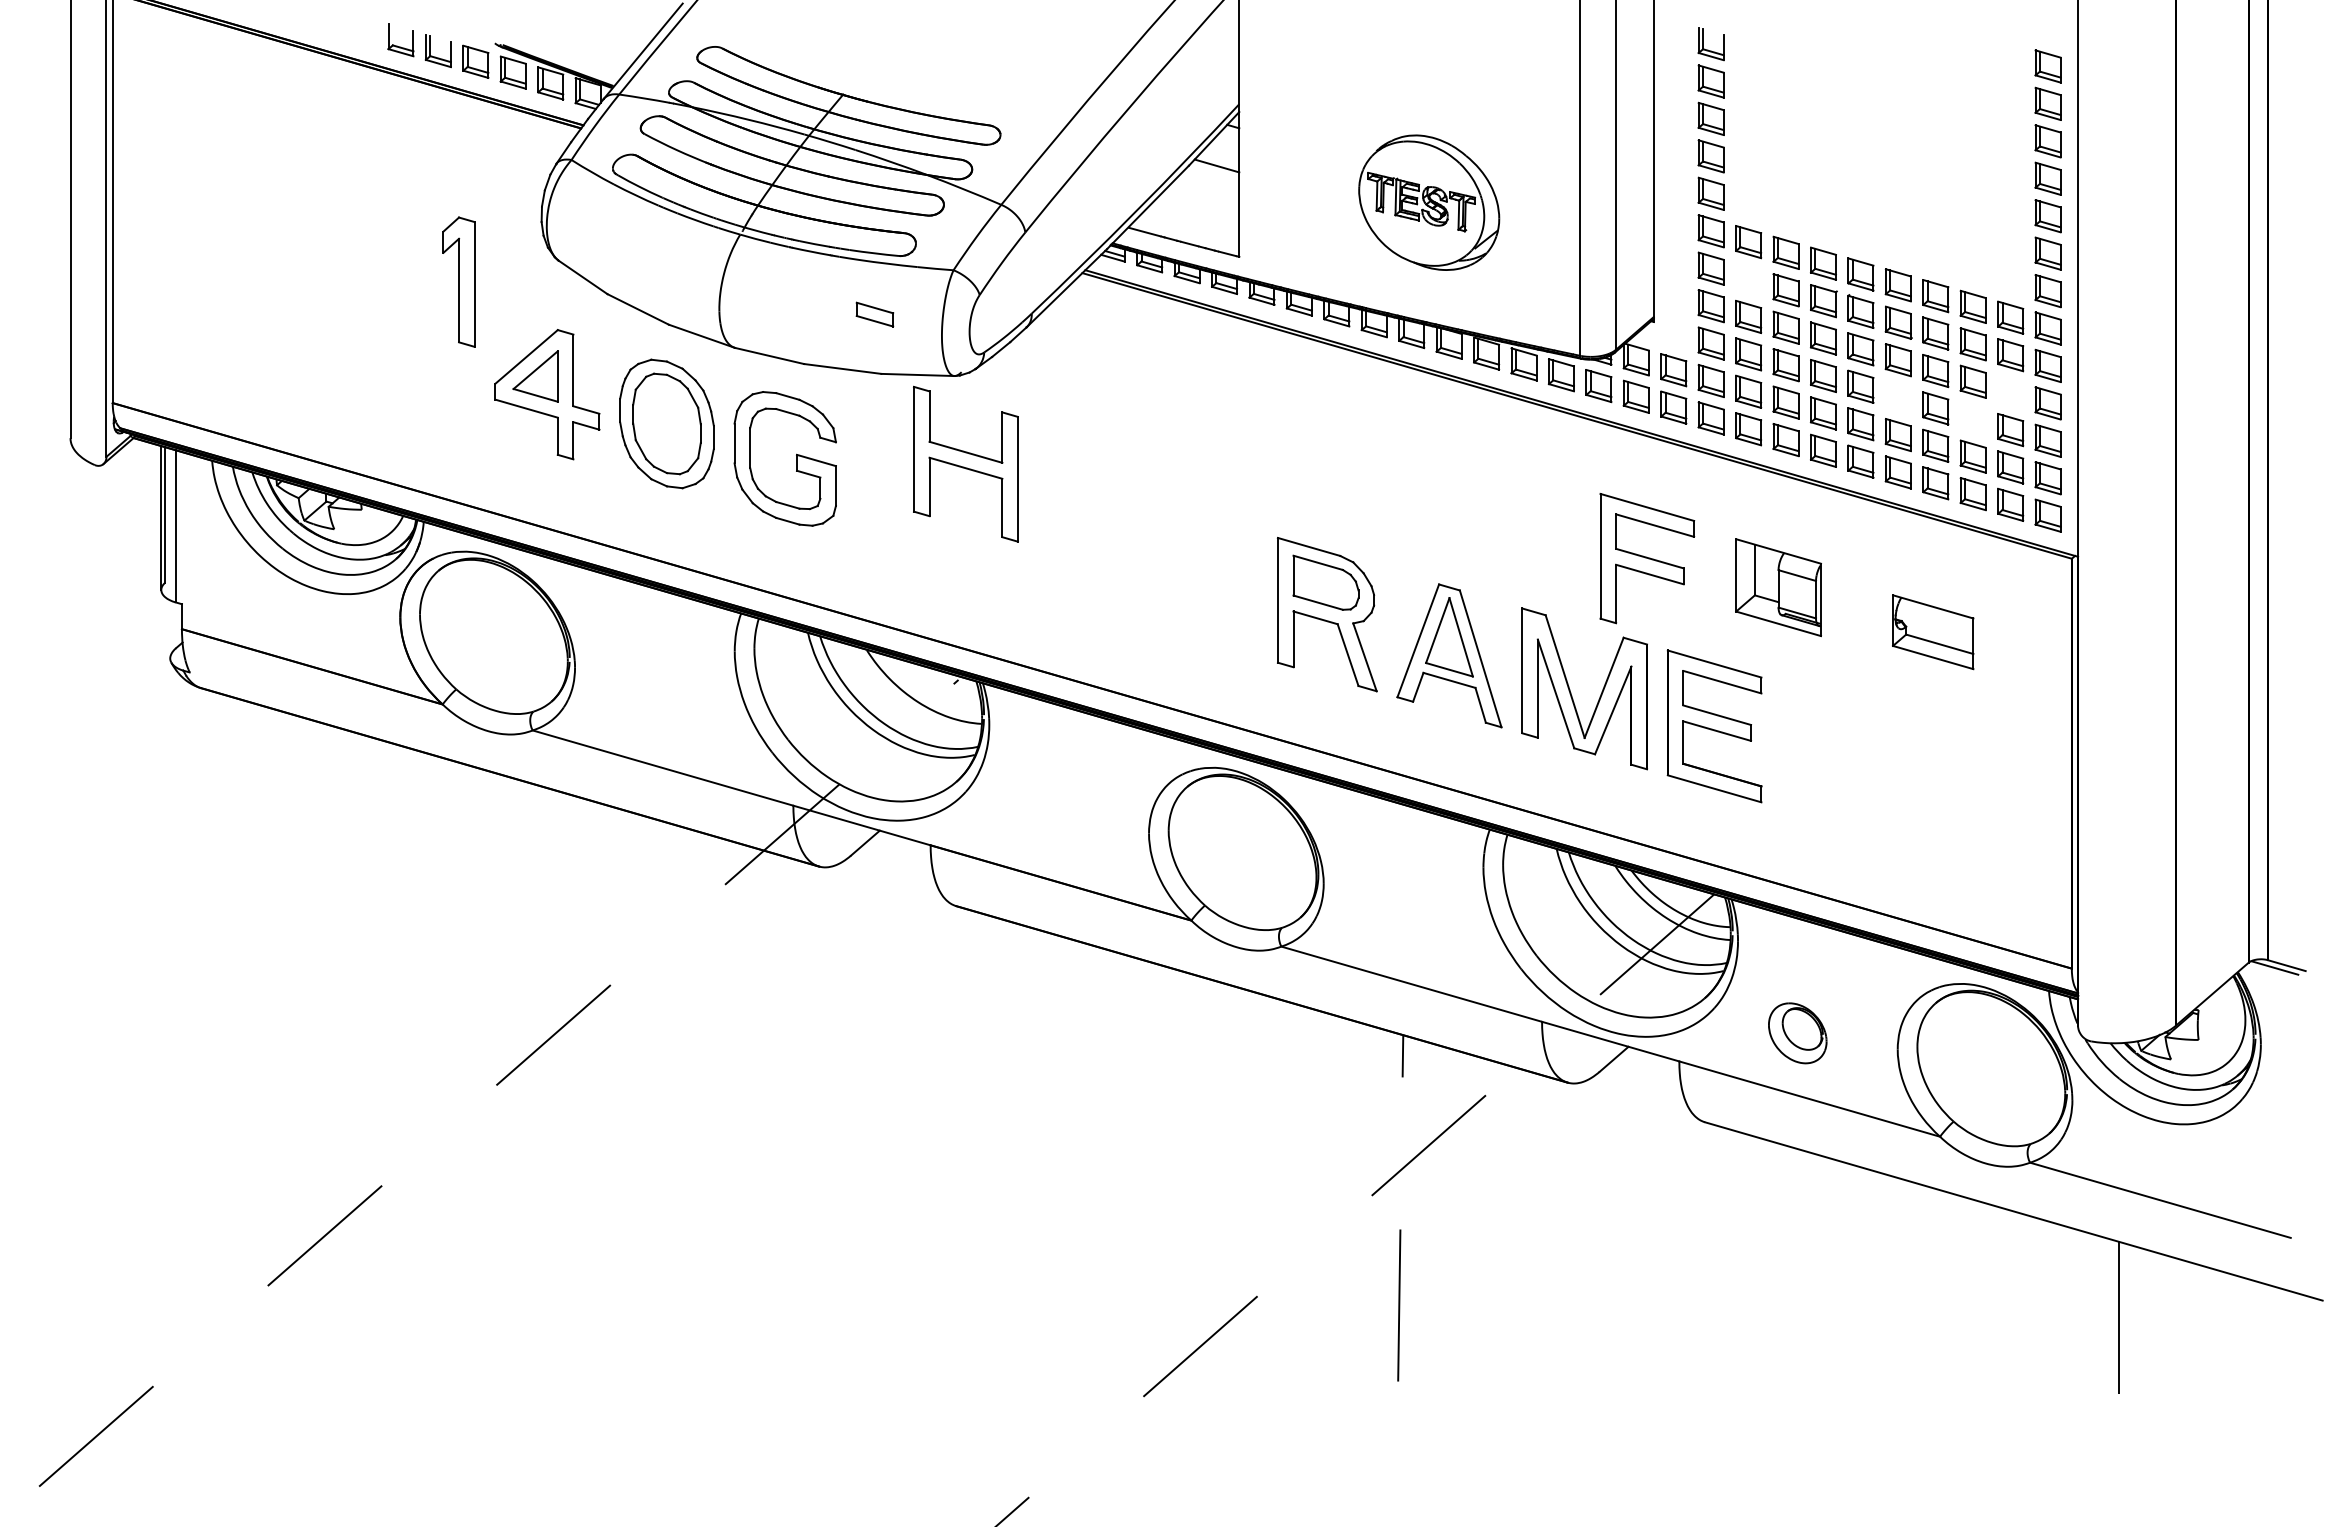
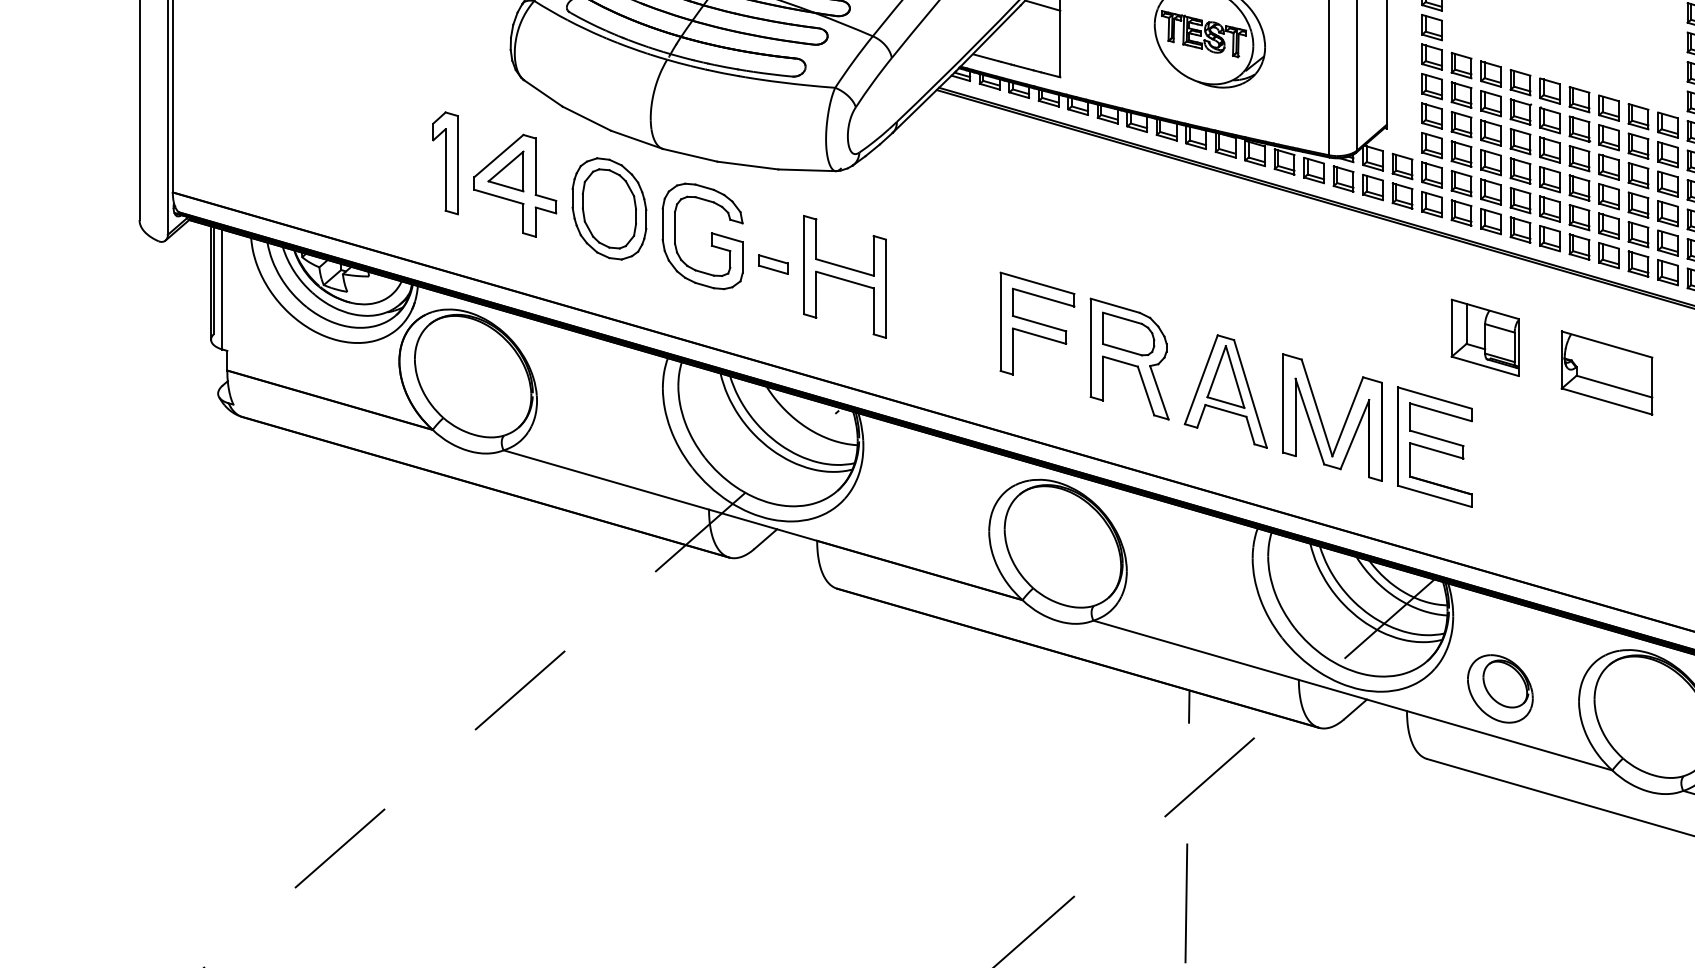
part: (1748, 279) -> (1461, 95), added
part: (458, 281) -> (445, 162), moved
part: (874, 314) -> (772, 264), moved
part: (2010, 392) -> (1667, 184), added
part: (1897, 397) -> (1578, 188), added
part: (1972, 419) -> (1637, 205), added
part: (965, 463) -> (844, 276), moved
part: (1647, 558) -> (1037, 323), moved
part: (1932, 631) -> (1606, 372), size x1.43
part: (1797, 1033) -> (1500, 689), size x1.43

